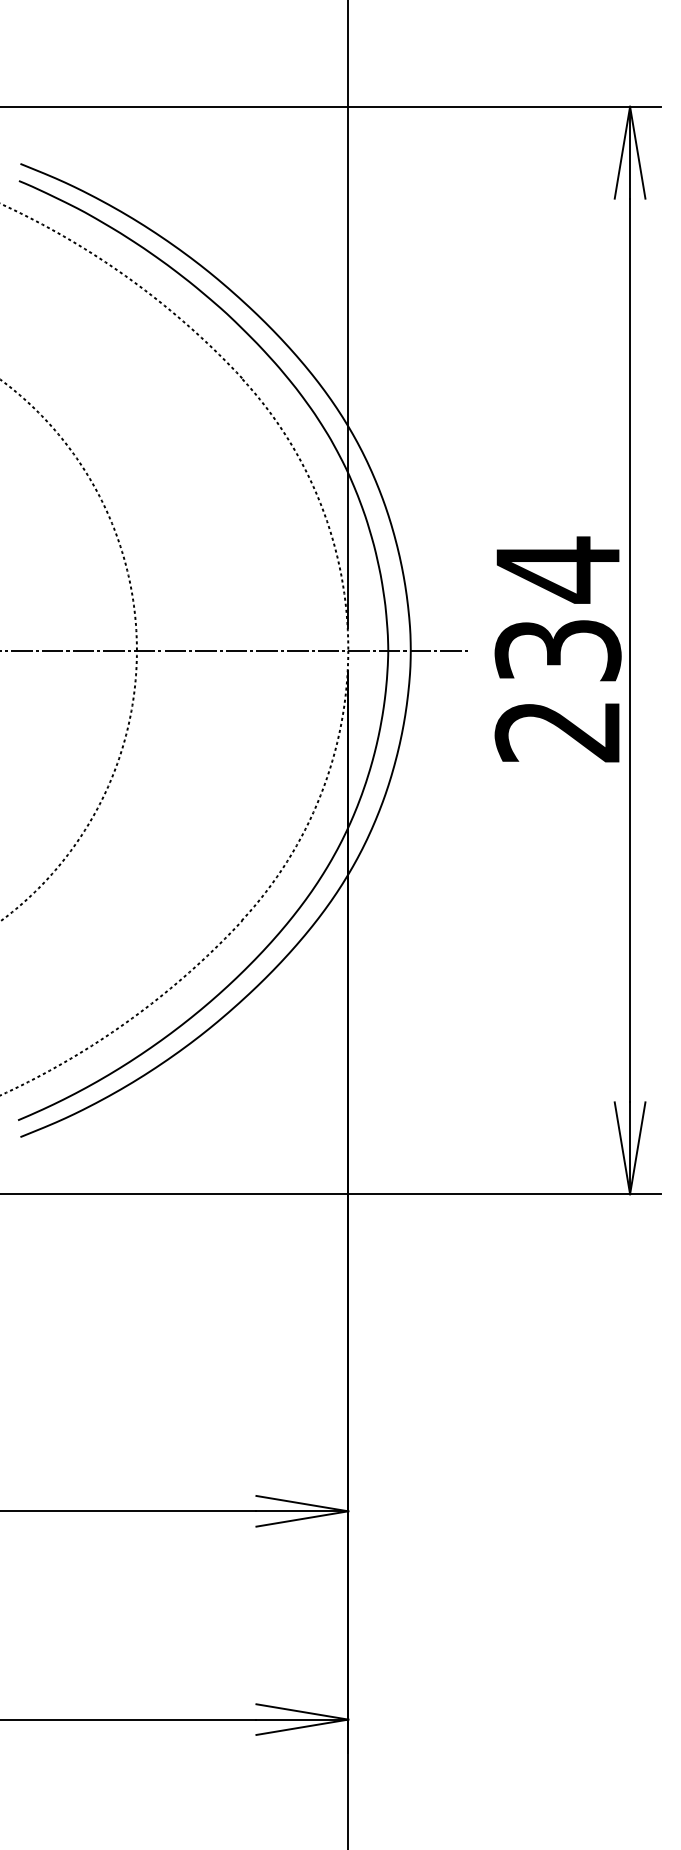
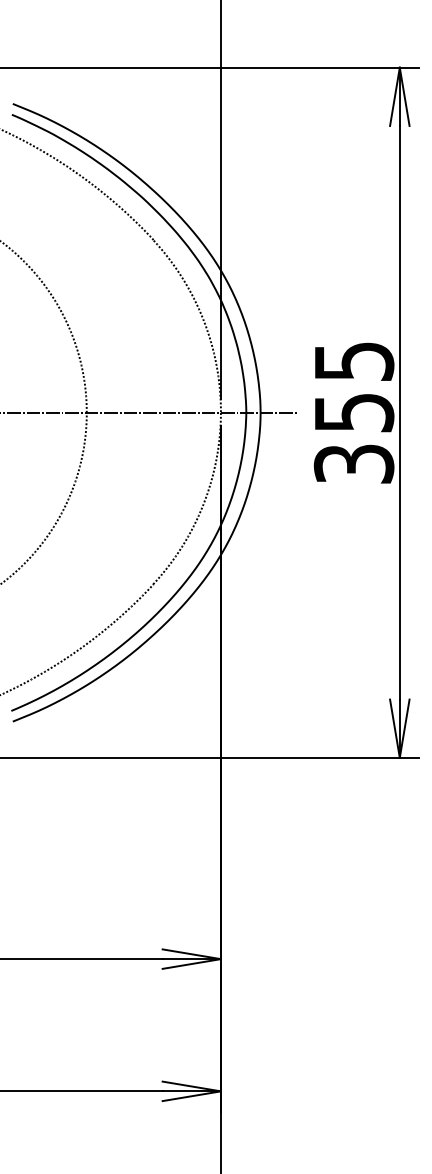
text: (557, 648) -> (353, 411), 234 -> 355

